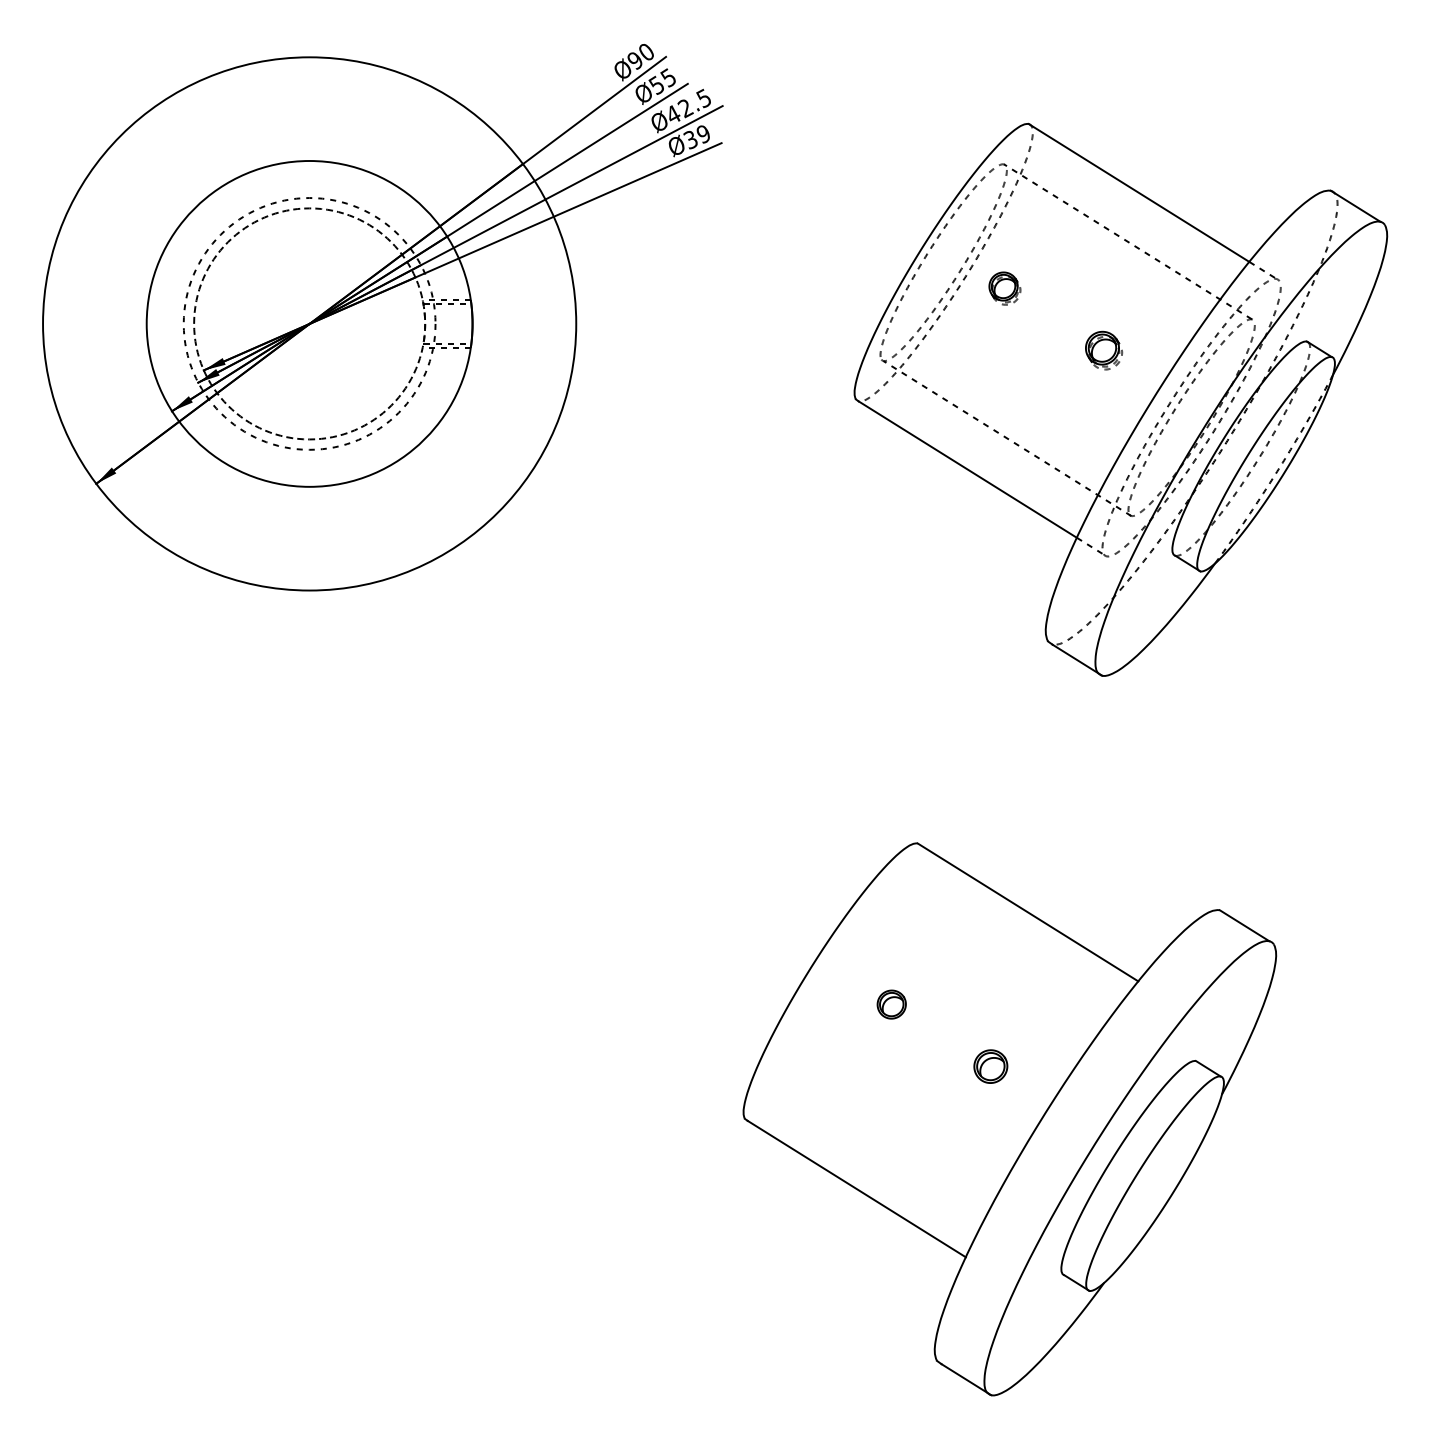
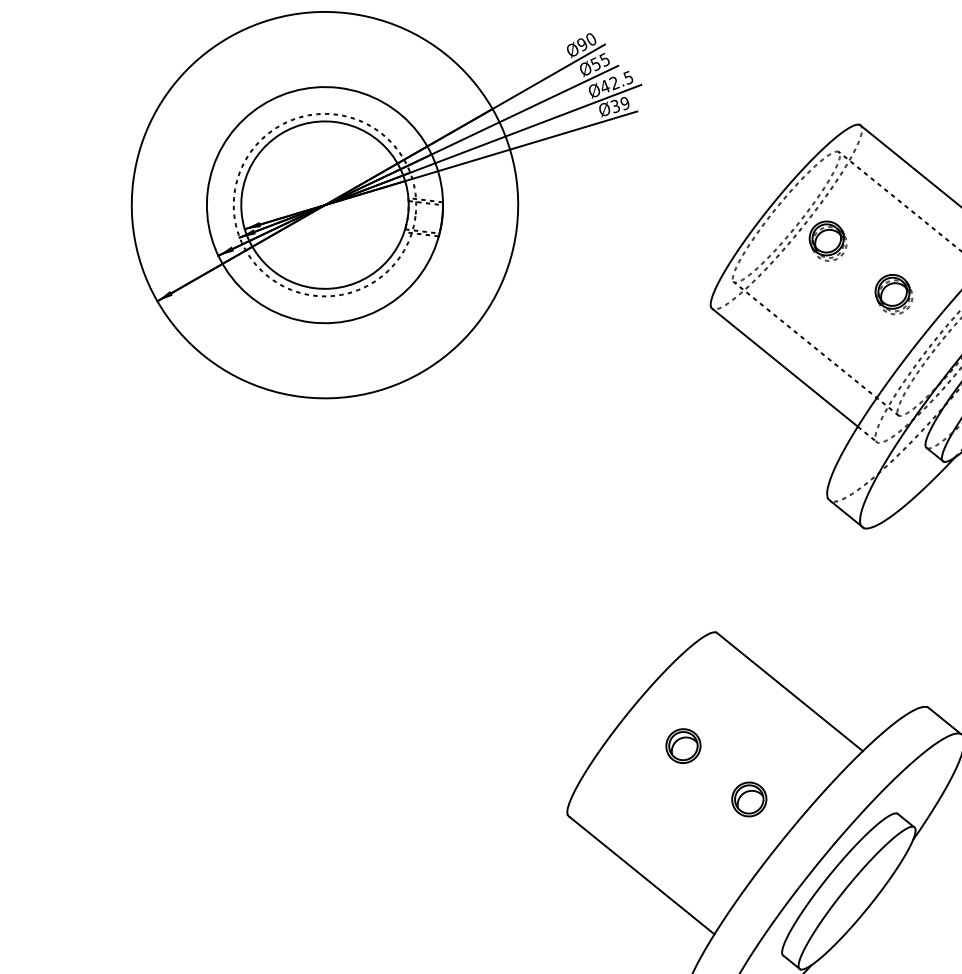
part: (1004, 288) -> (827, 241), size x1.67
circle: (309, 323) -> (324, 204), dashed -> solid
part: (1103, 350) -> (893, 294), size x1.43
part: (891, 1004) -> (683, 746), size x1.67
part: (990, 1066) -> (749, 799), size x1.43

